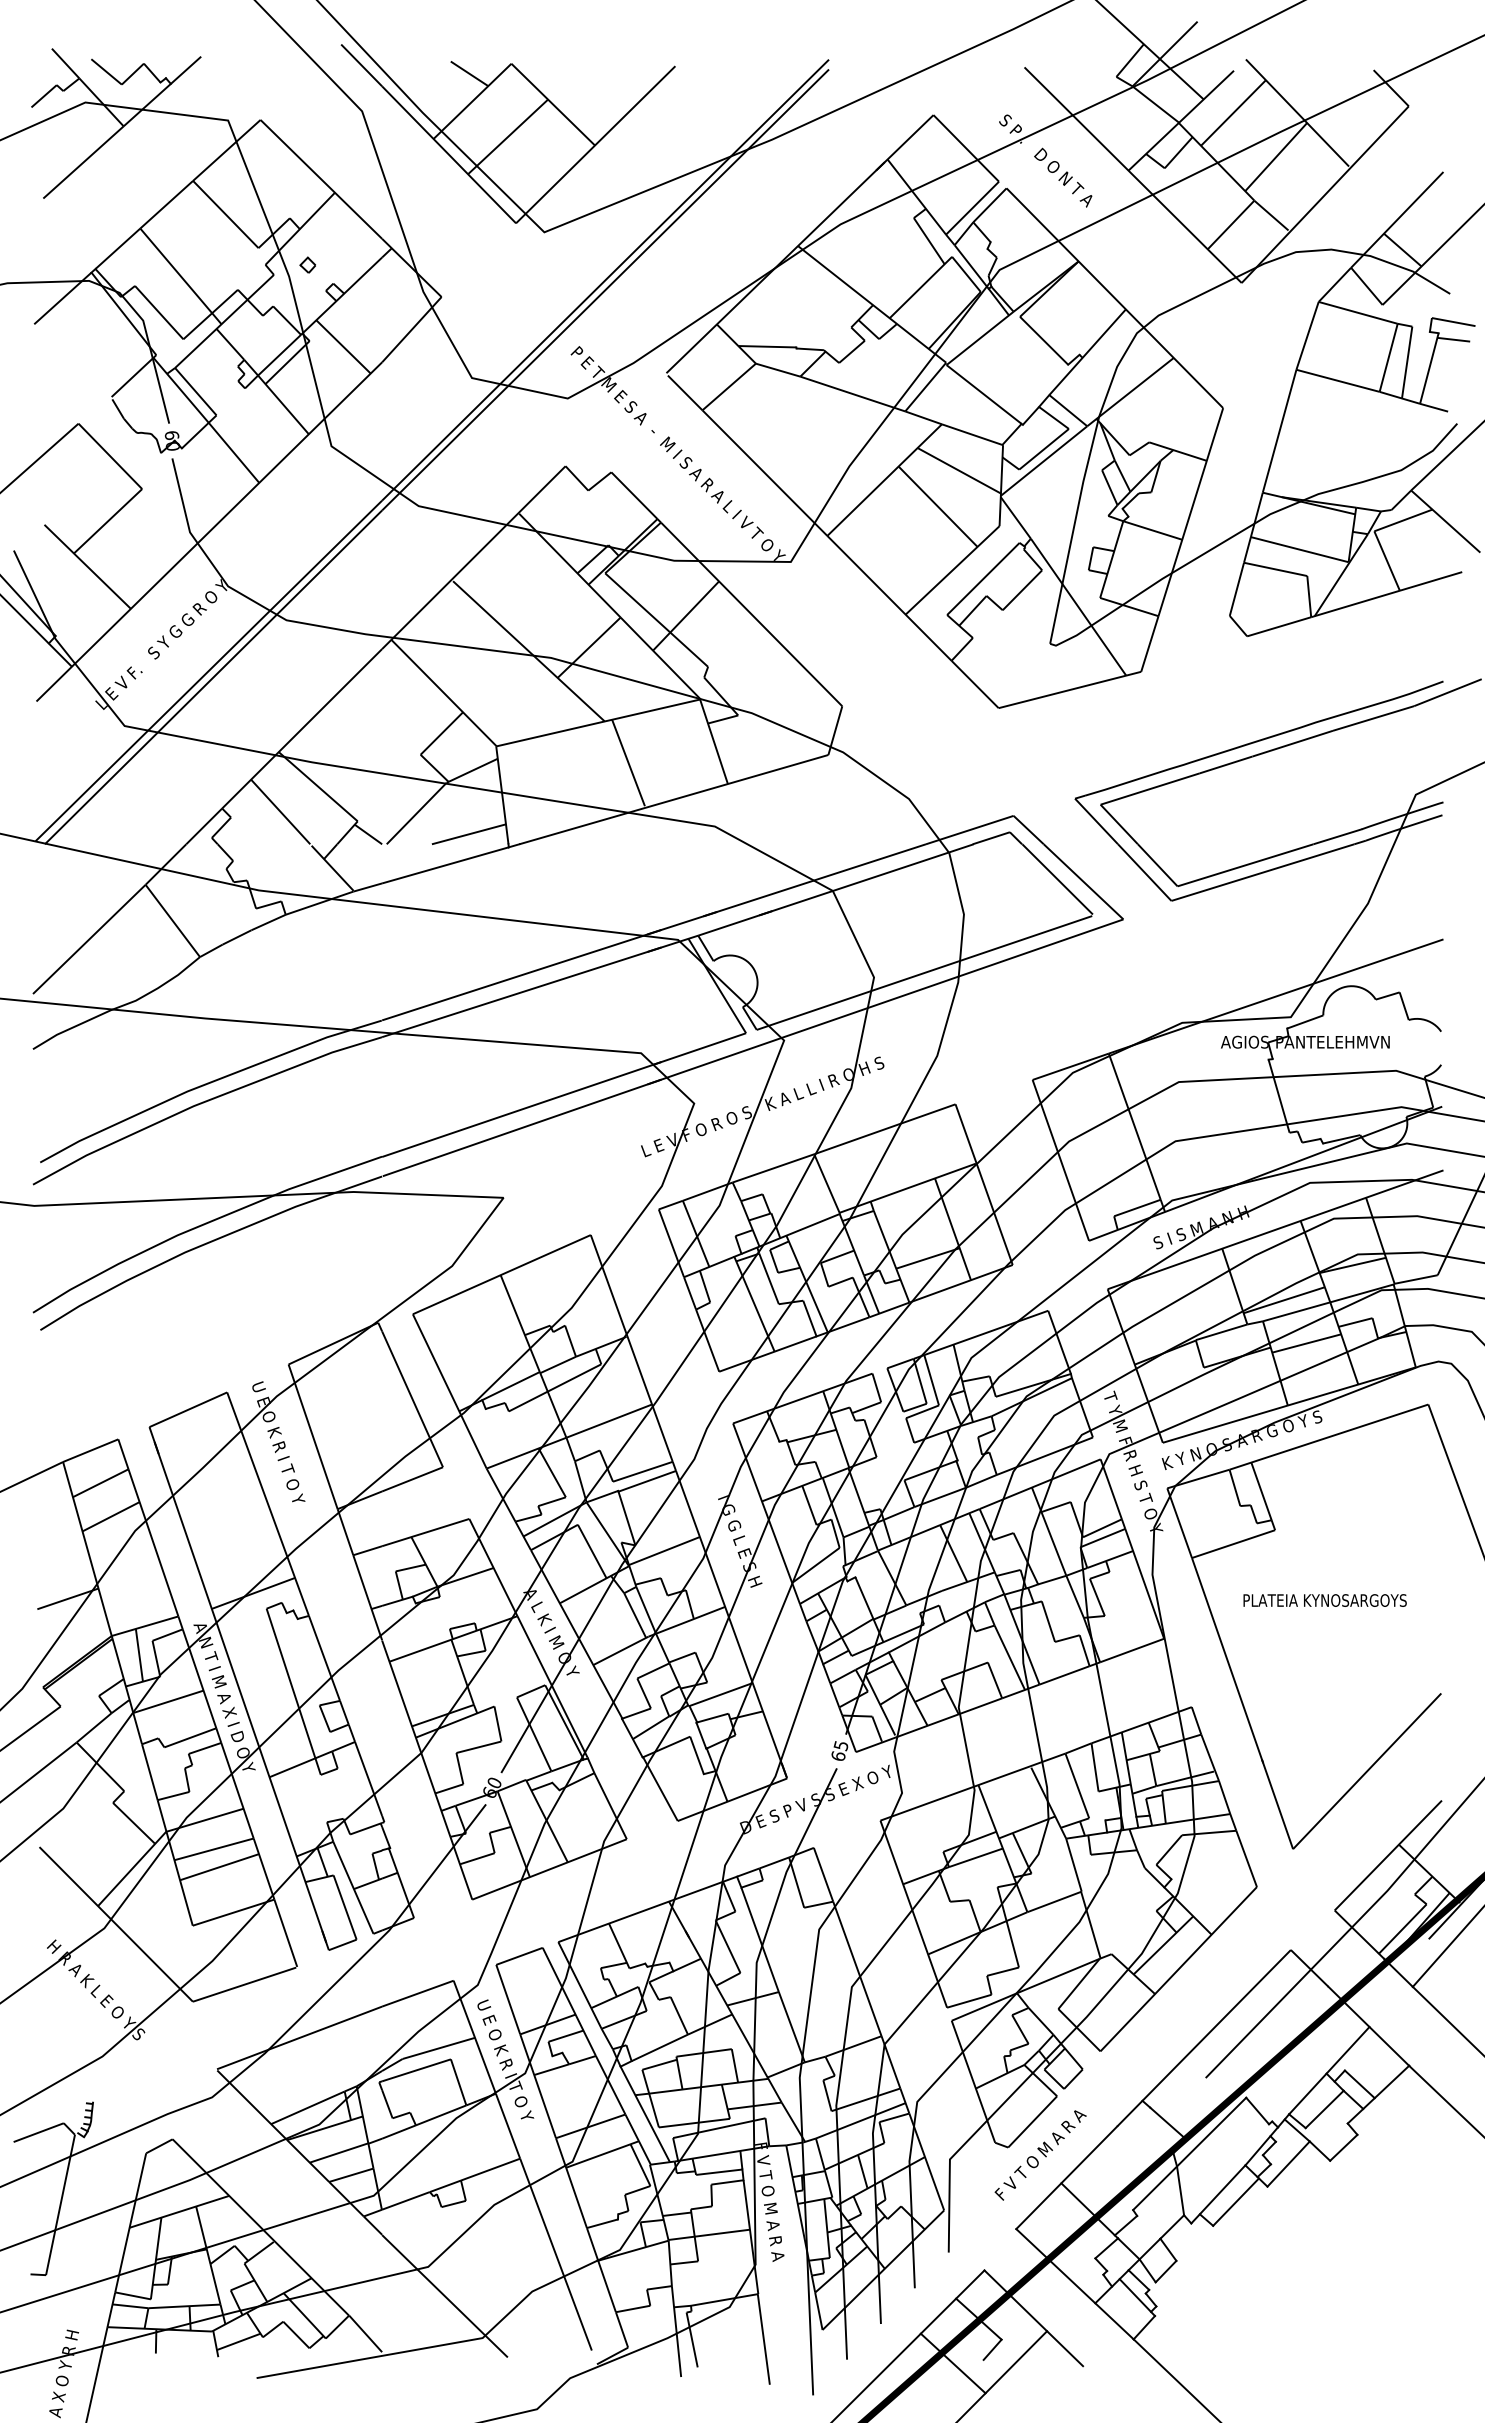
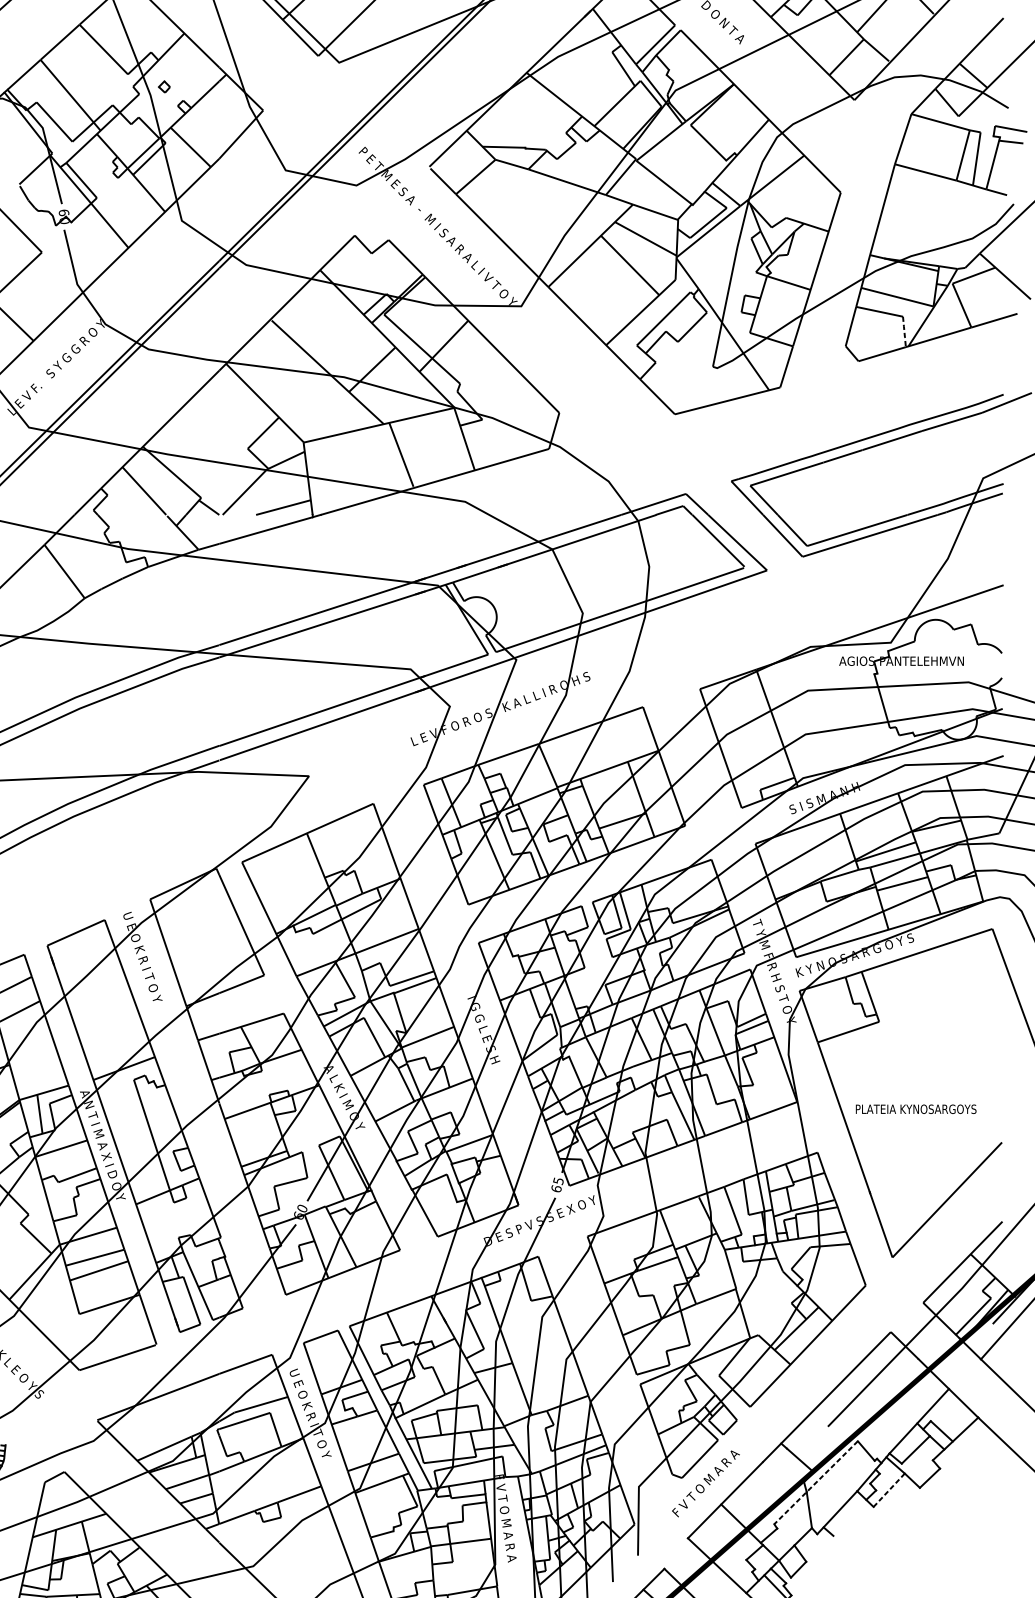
line: (1309, 597) -> (904, 332), solid -> dashed
text: (1324, 1600) -> (915, 1109), moved
line: (1189, 2153) -> (815, 1482), solid -> dashed
line: (1288, 2164) -> (889, 1490), solid -> dashed
line: (1235, 2201) -> (849, 1517), removed

